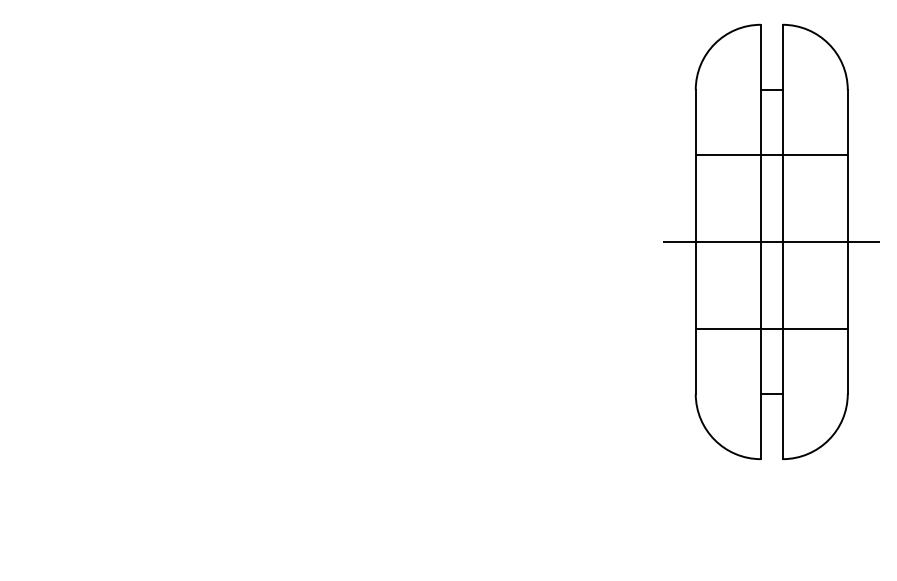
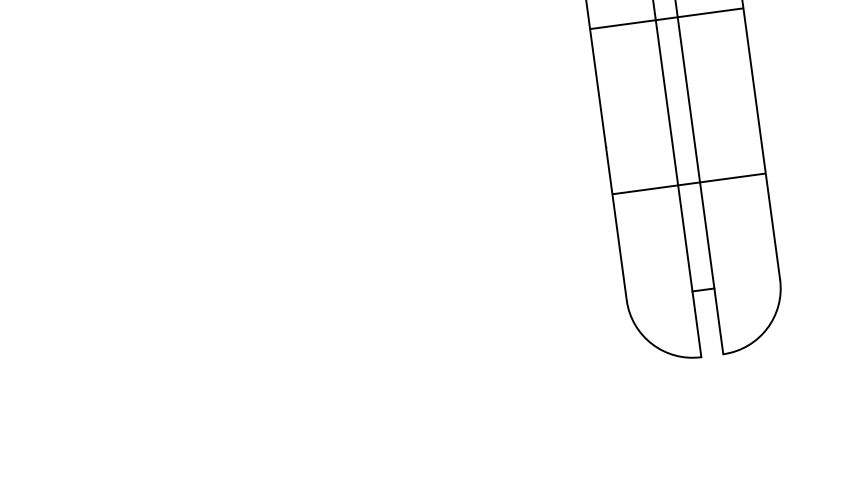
line: (771, 155) -> (666, 19), moved
line: (771, 241) -> (682, 136), removed
line: (771, 328) -> (688, 183), moved

